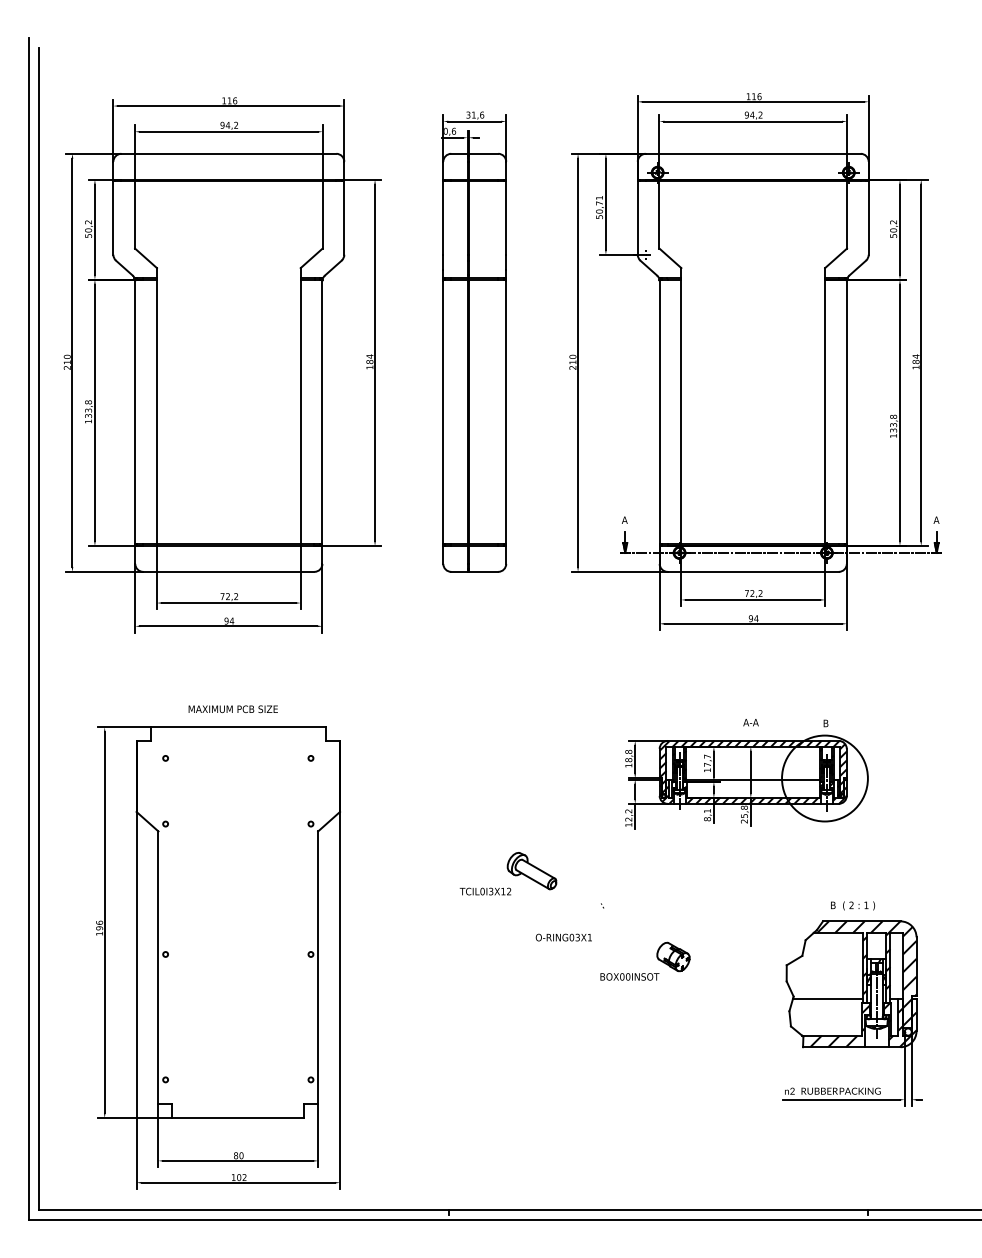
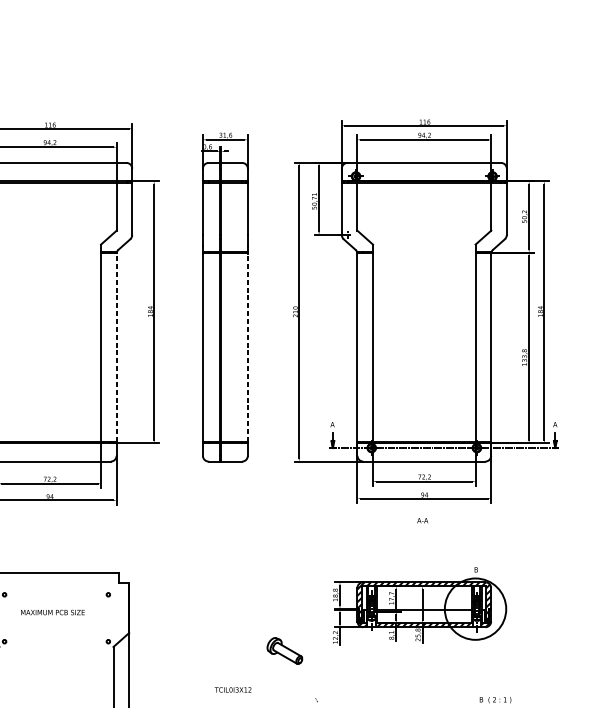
line: (322, 412) -> (116, 347), solid -> dashed
line: (506, 412) -> (248, 347), solid -> dashed
text: (232, 709) -> (52, 612), moved
text: (750, 722) -> (422, 520), moved
part: (531, 871) -> (284, 651), moved

